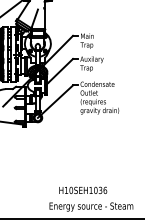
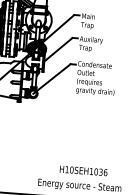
text: (83, 189) -> (84, 170), moved

